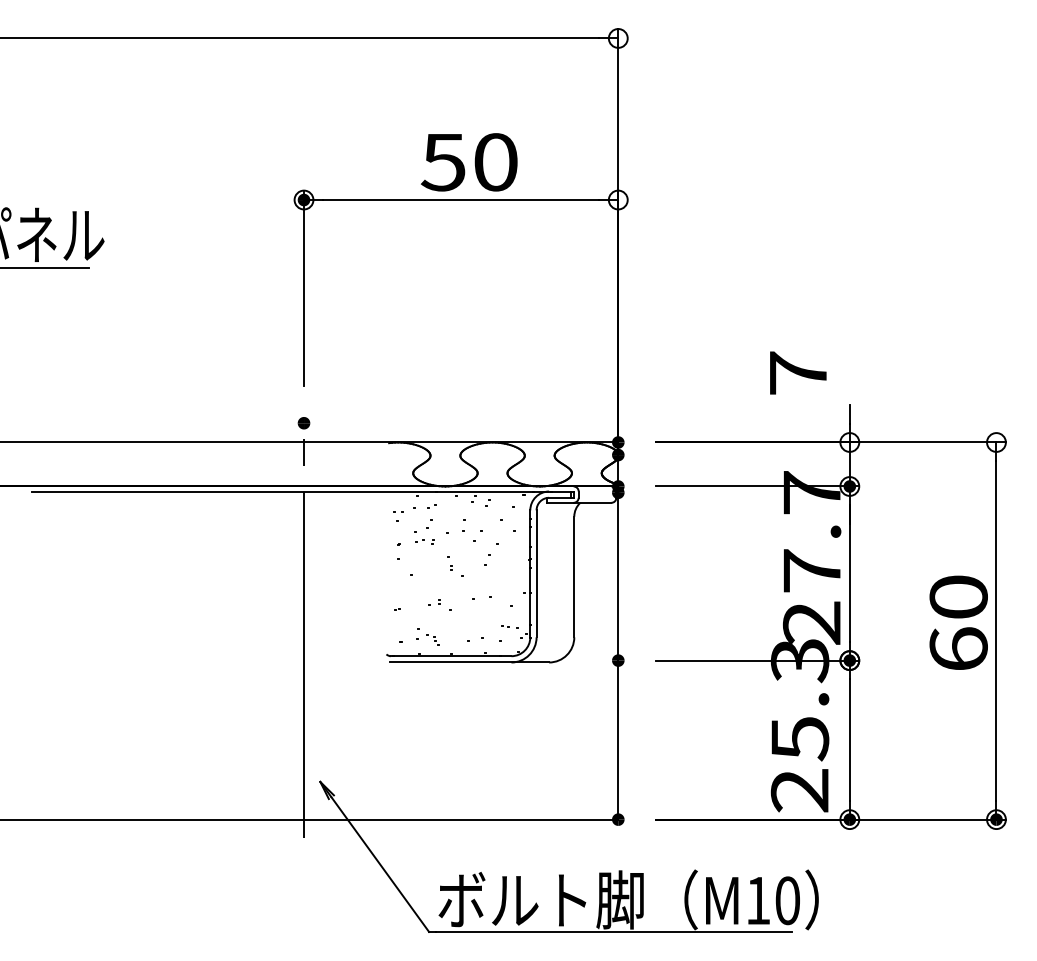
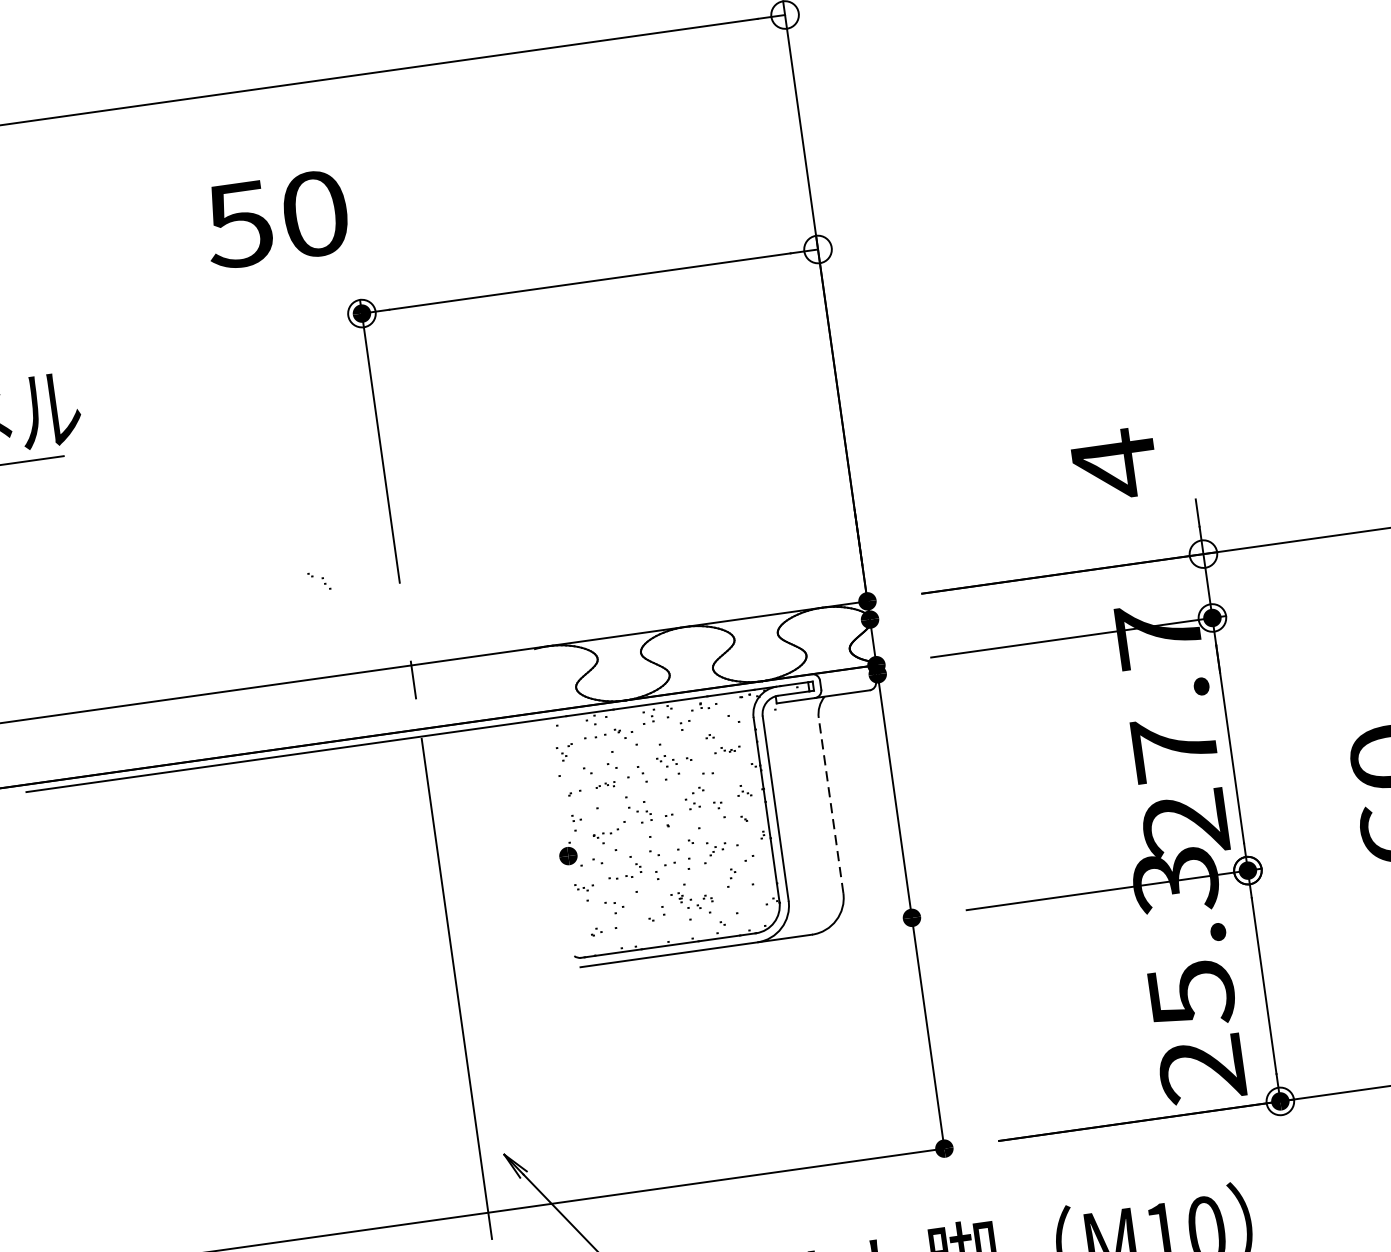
text: (469, 162) -> (276, 219), moved
text: (798, 373) -> (1114, 464), 7 -> 4
part: (303, 423) -> (567, 856), moved
part: (424, 541) -> (606, 784), size x0.6
line: (574, 576) -> (831, 804), solid -> dashed
part: (509, 626) -> (691, 898), moved
part: (432, 639) -> (320, 582), moved

